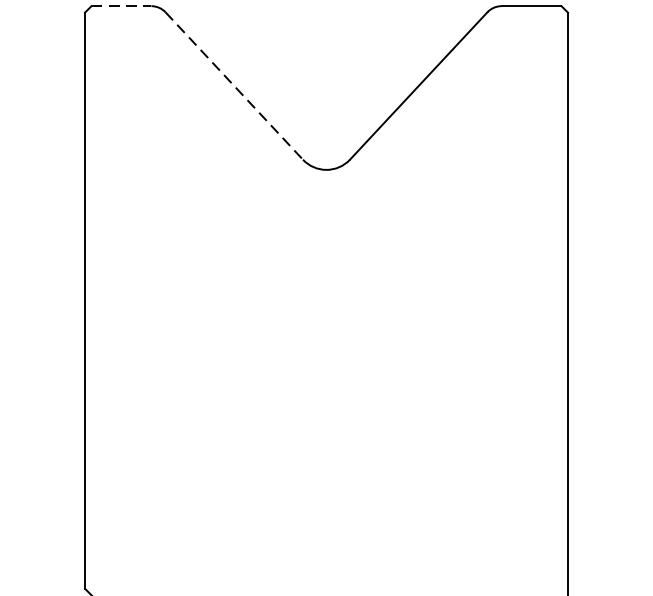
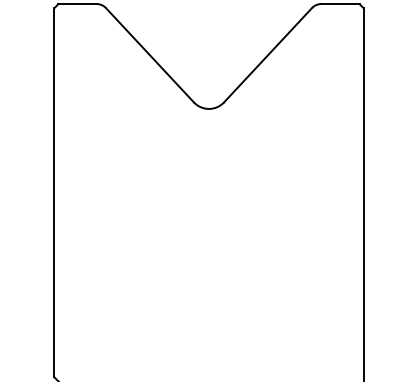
line: (122, 6) -> (78, 4), dashed -> solid
line: (233, 86) -> (149, 55), dashed -> solid

